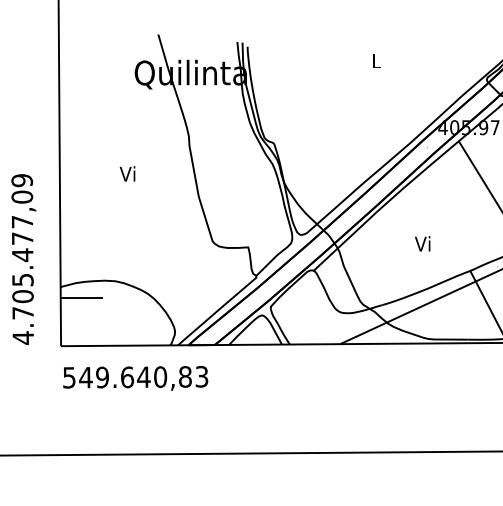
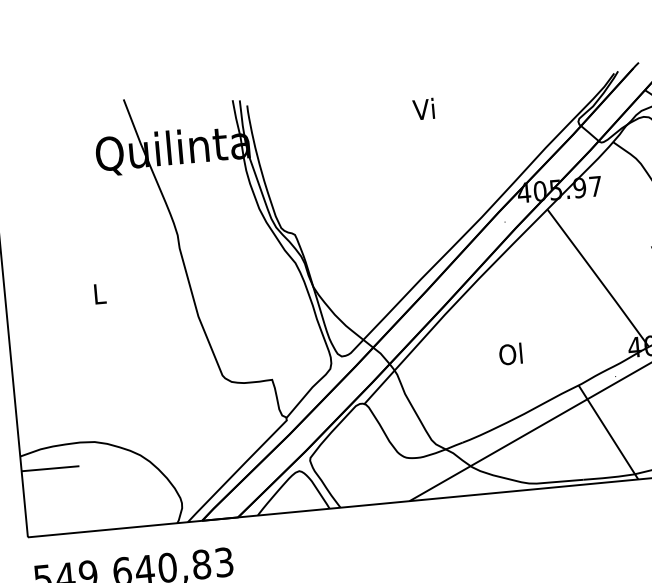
text: (375, 60) -> (423, 108), L -> Vi
text: (127, 173) -> (98, 293), Vi -> L
text: (422, 243) -> (510, 353), Vi -> Ol

